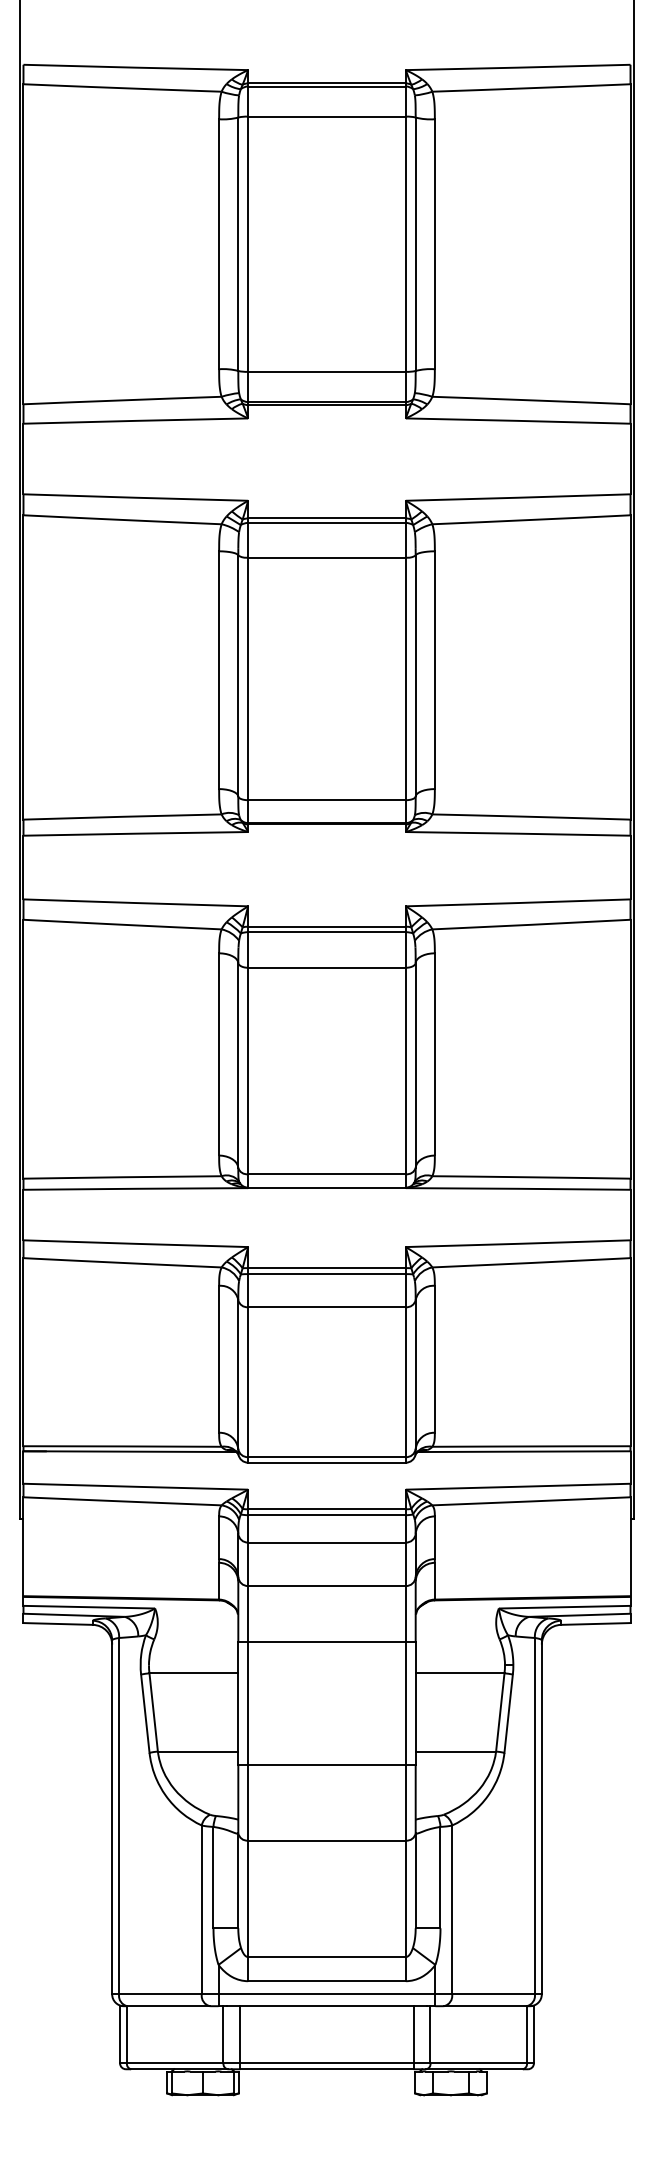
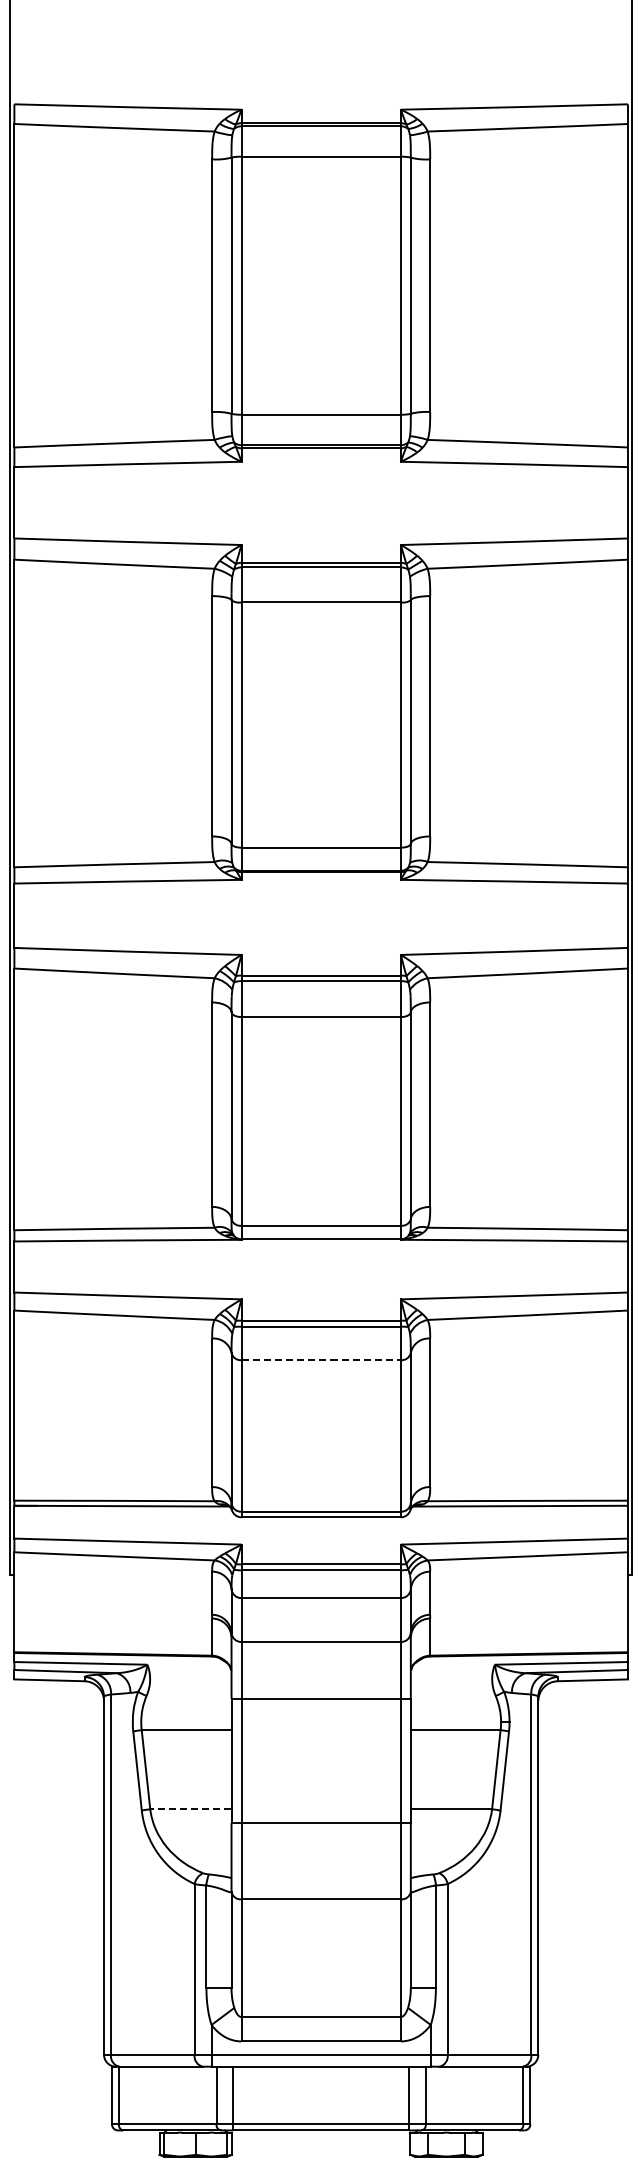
line: (327, 1307) -> (321, 1360), solid -> dashed
line: (197, 1751) -> (190, 1809), solid -> dashed

